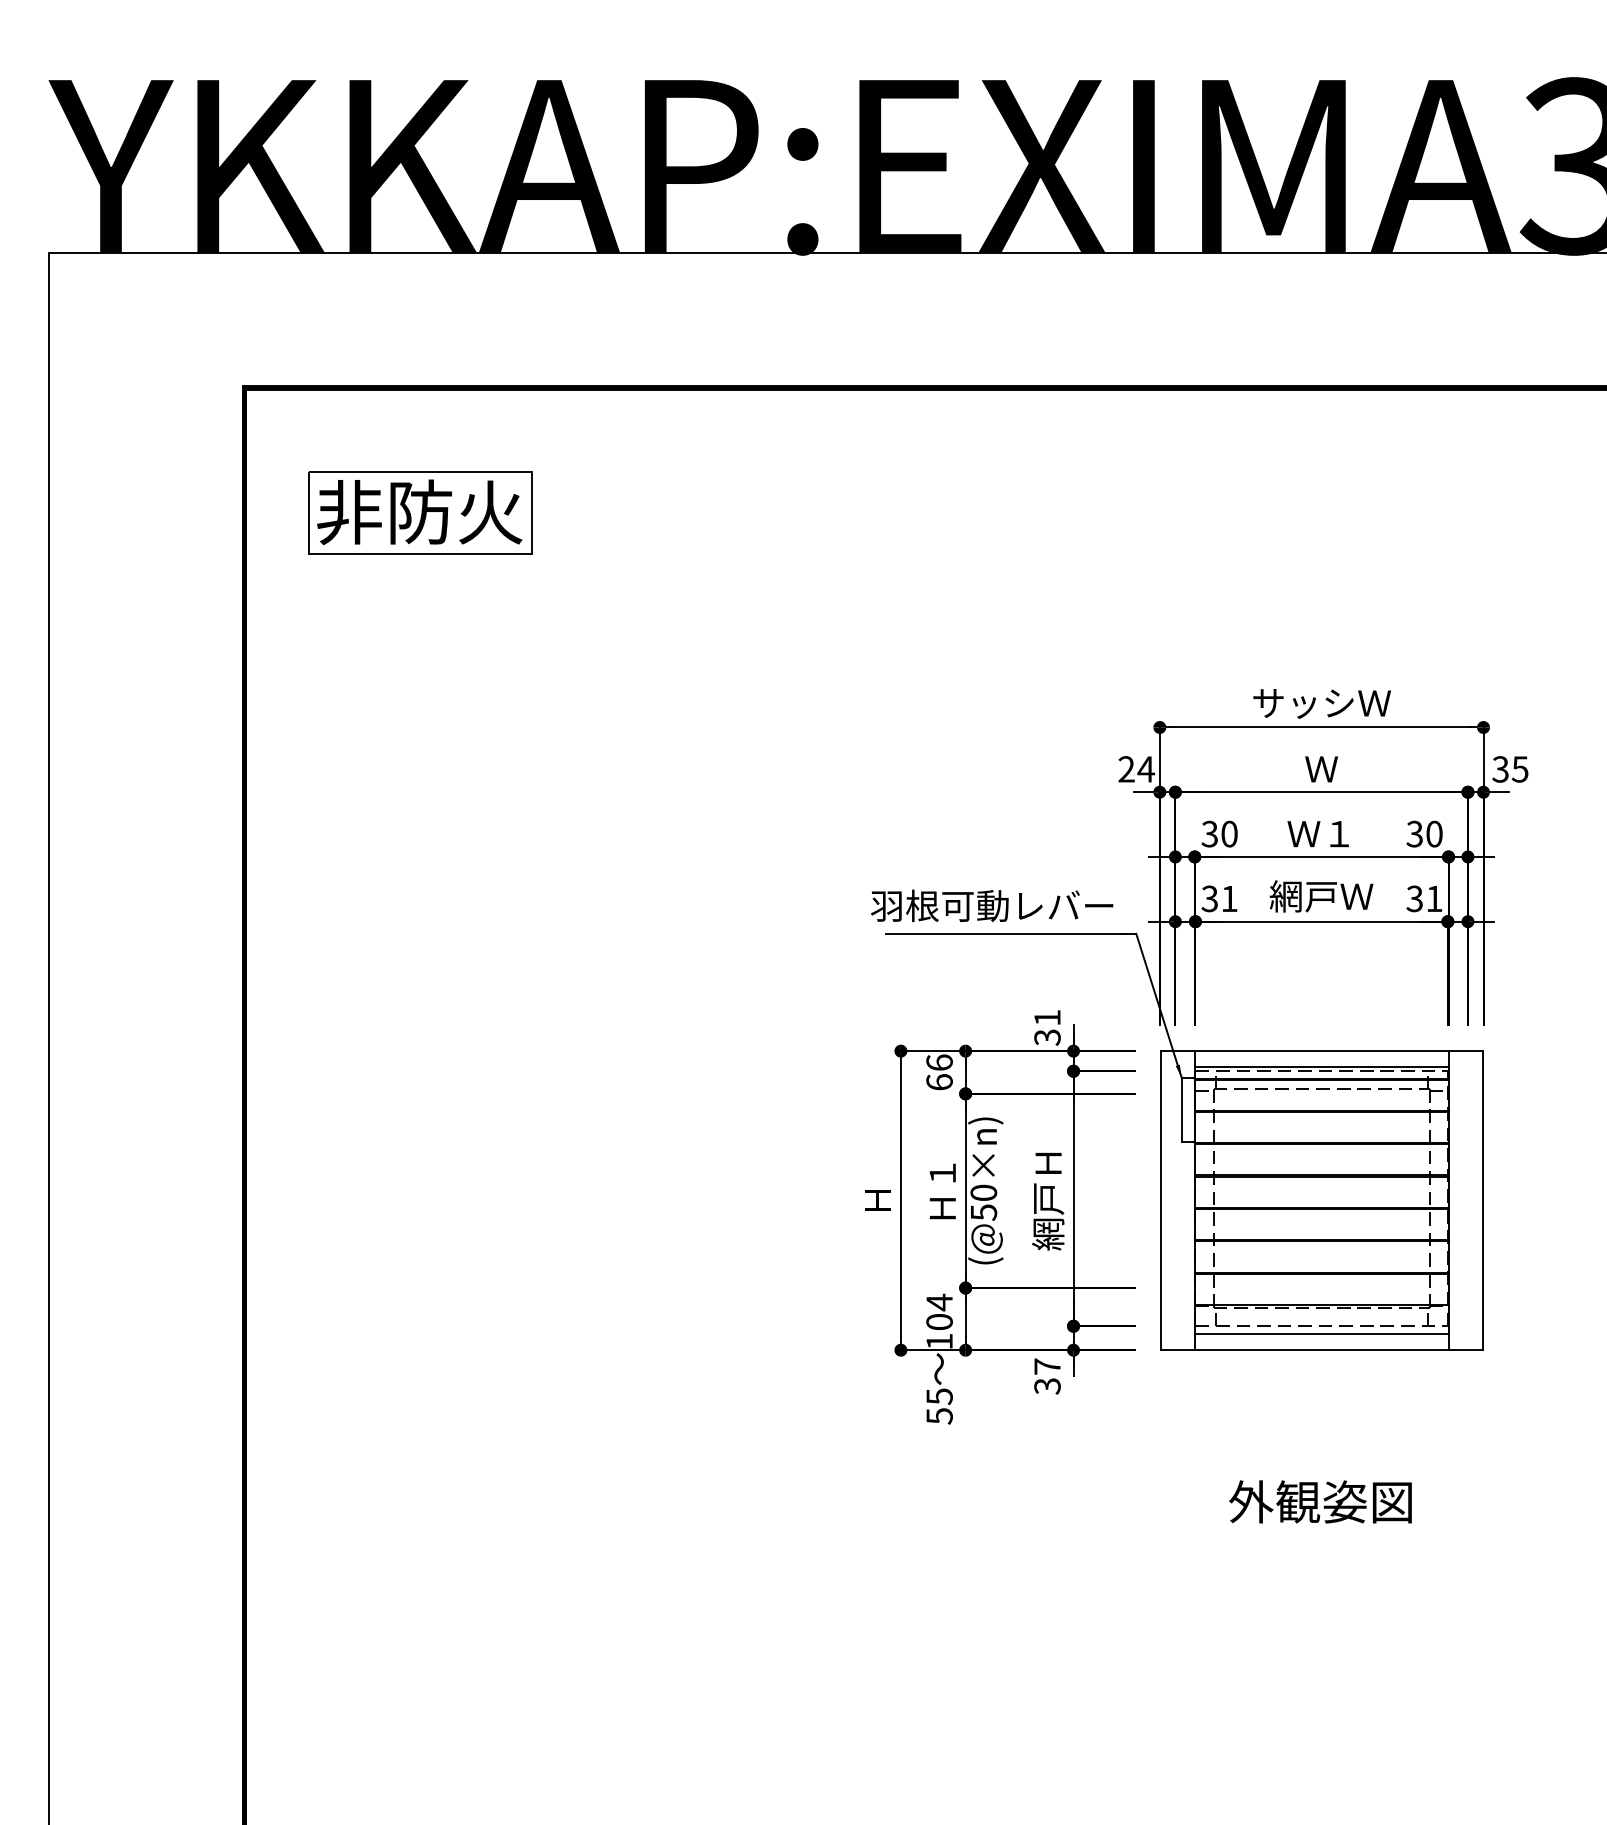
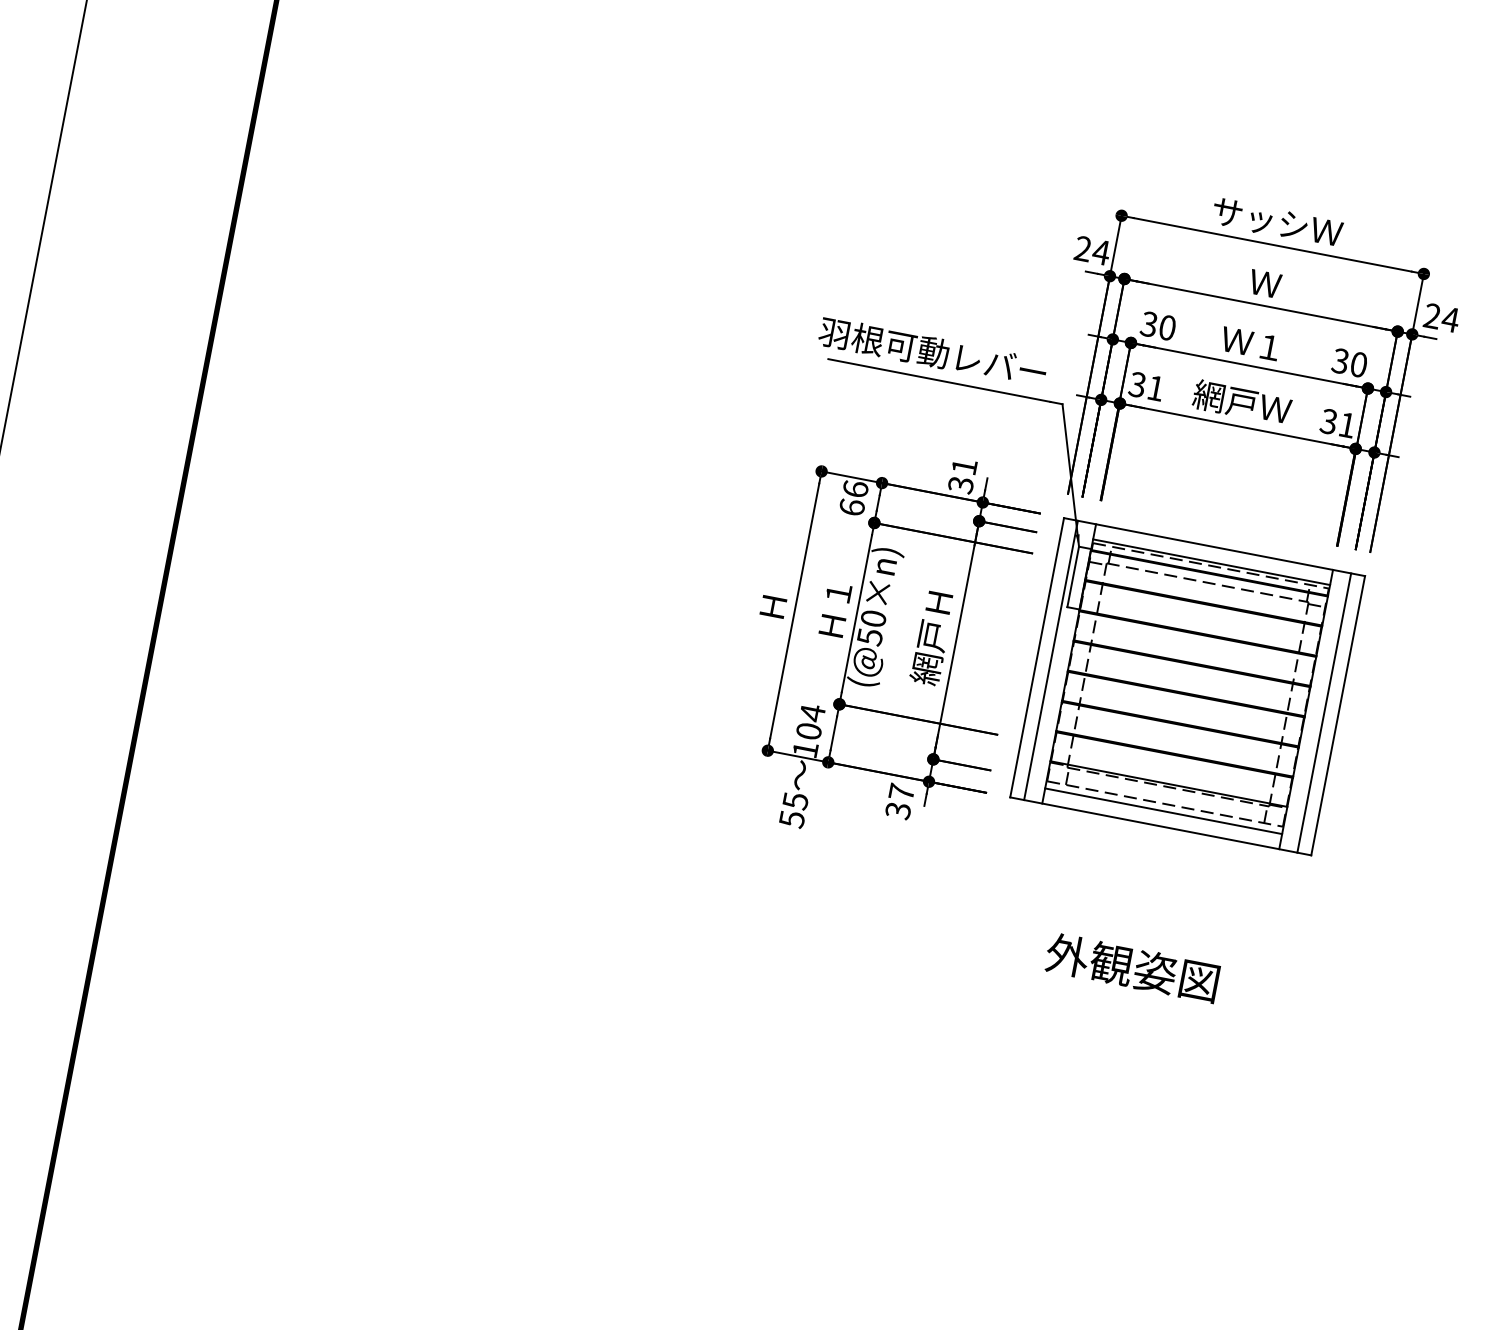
text: (1510, 769) -> (1441, 318), 35 -> 24
line: (1175, 1200) -> (1051, 660), added
line: (1467, 1200) -> (1323, 712), added

